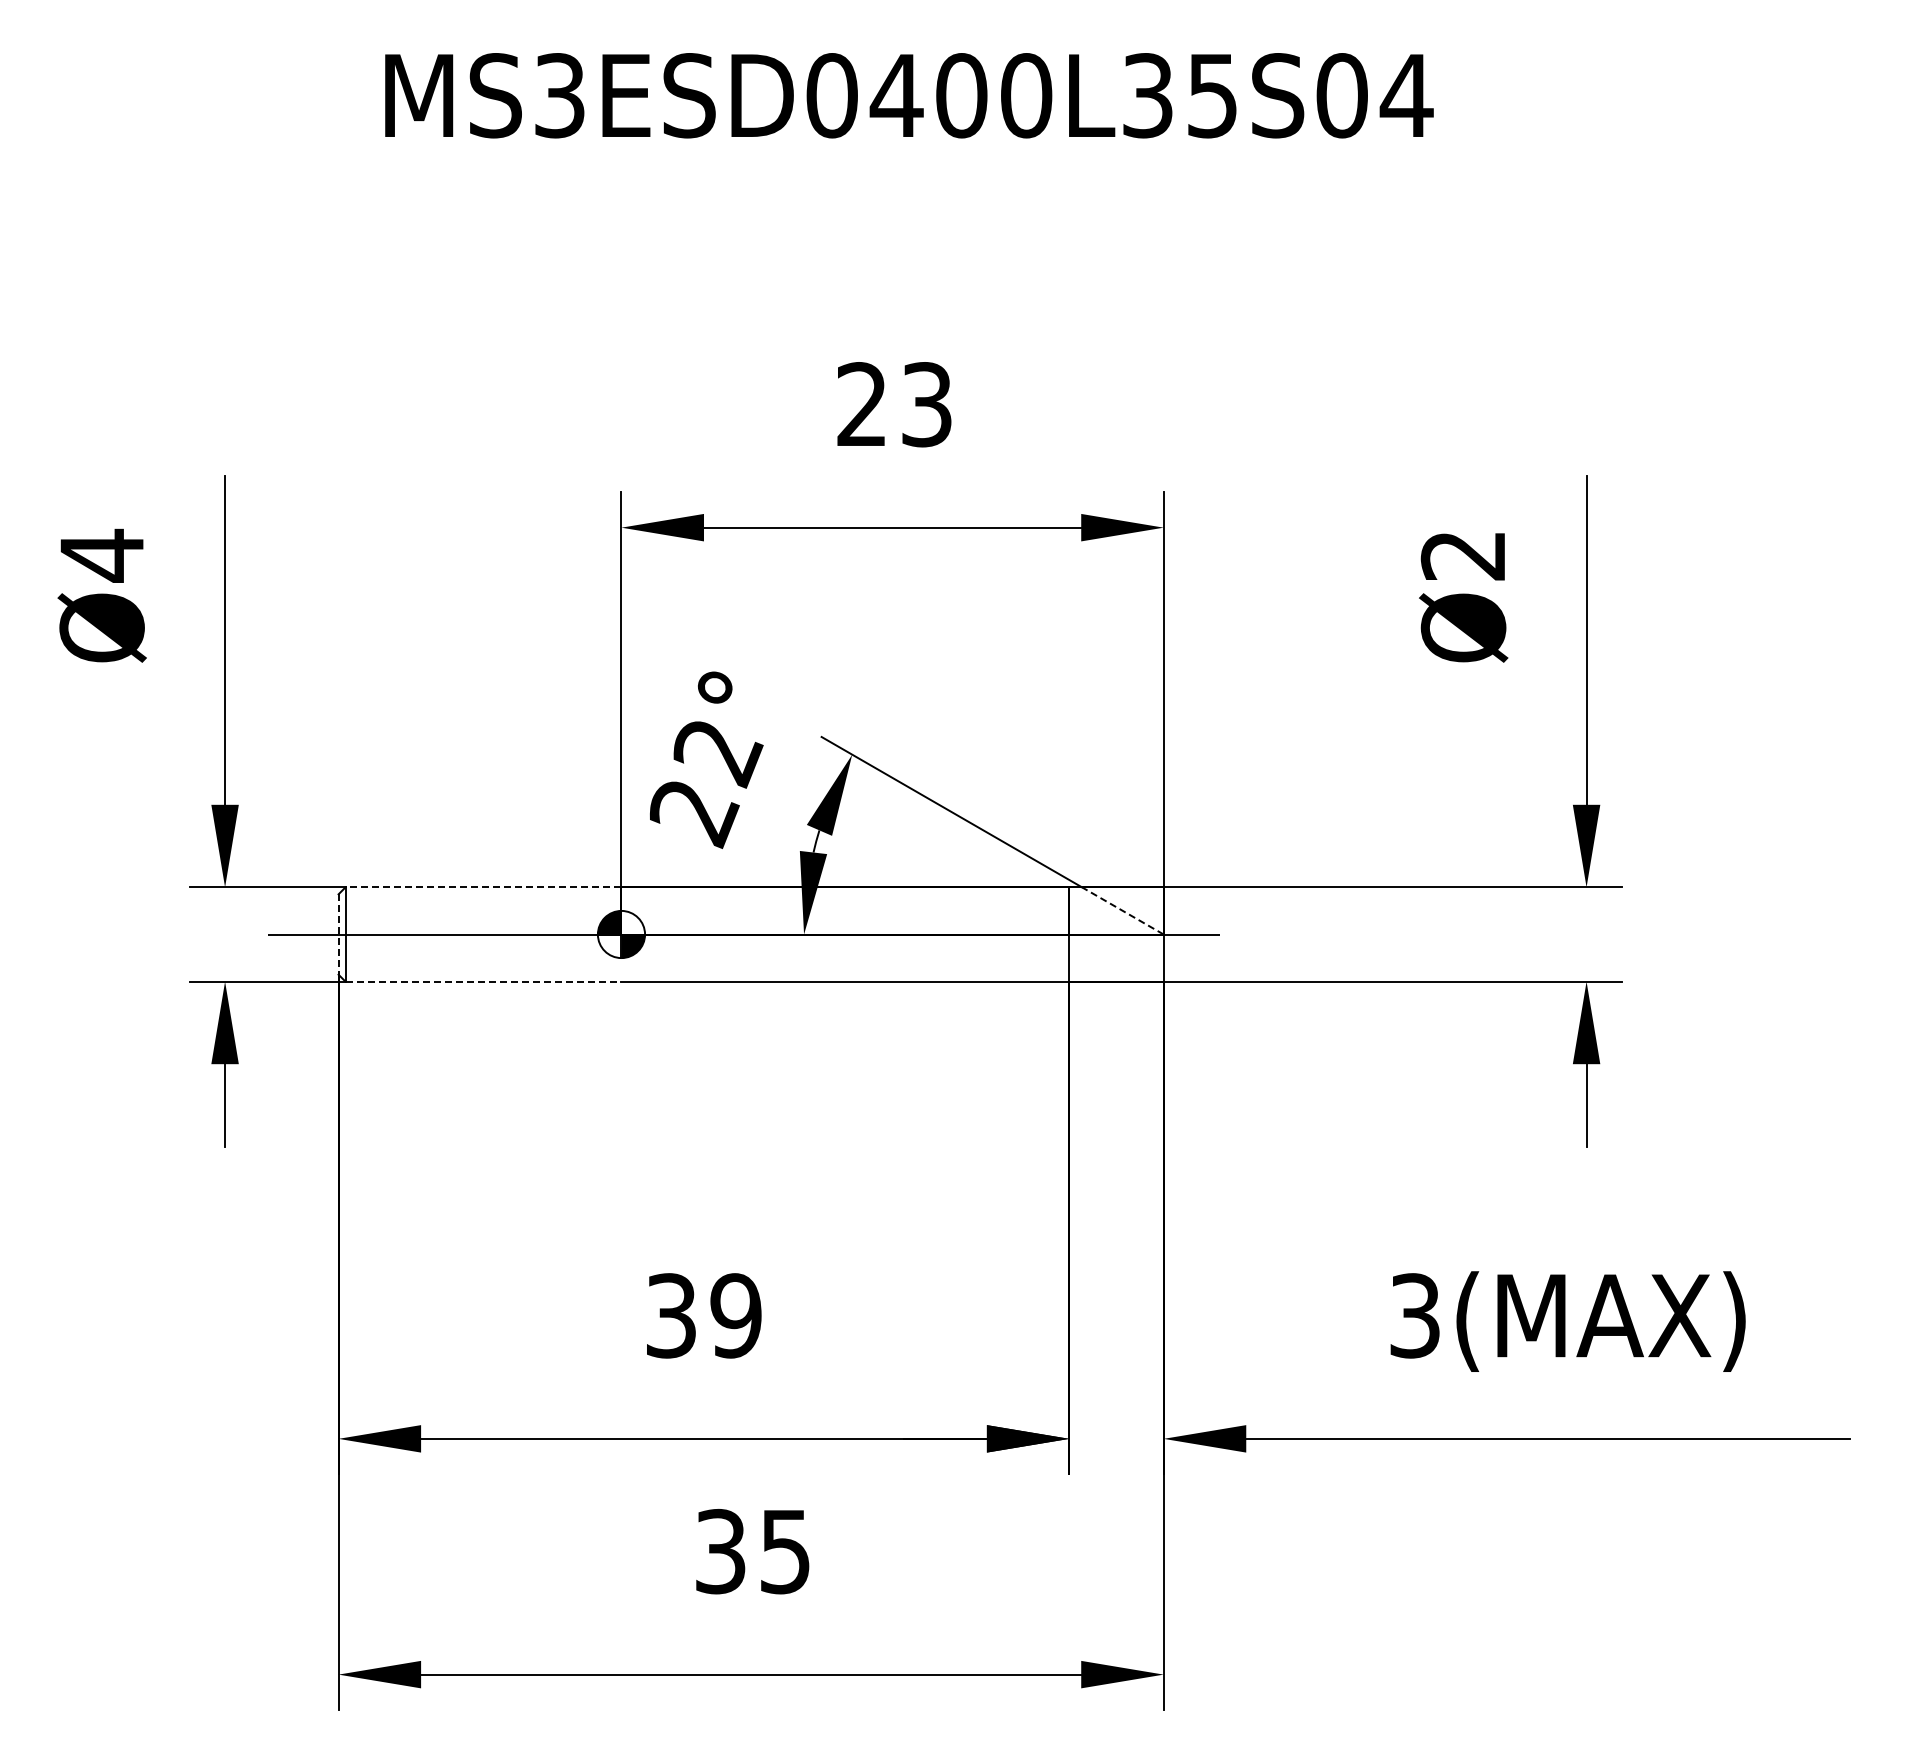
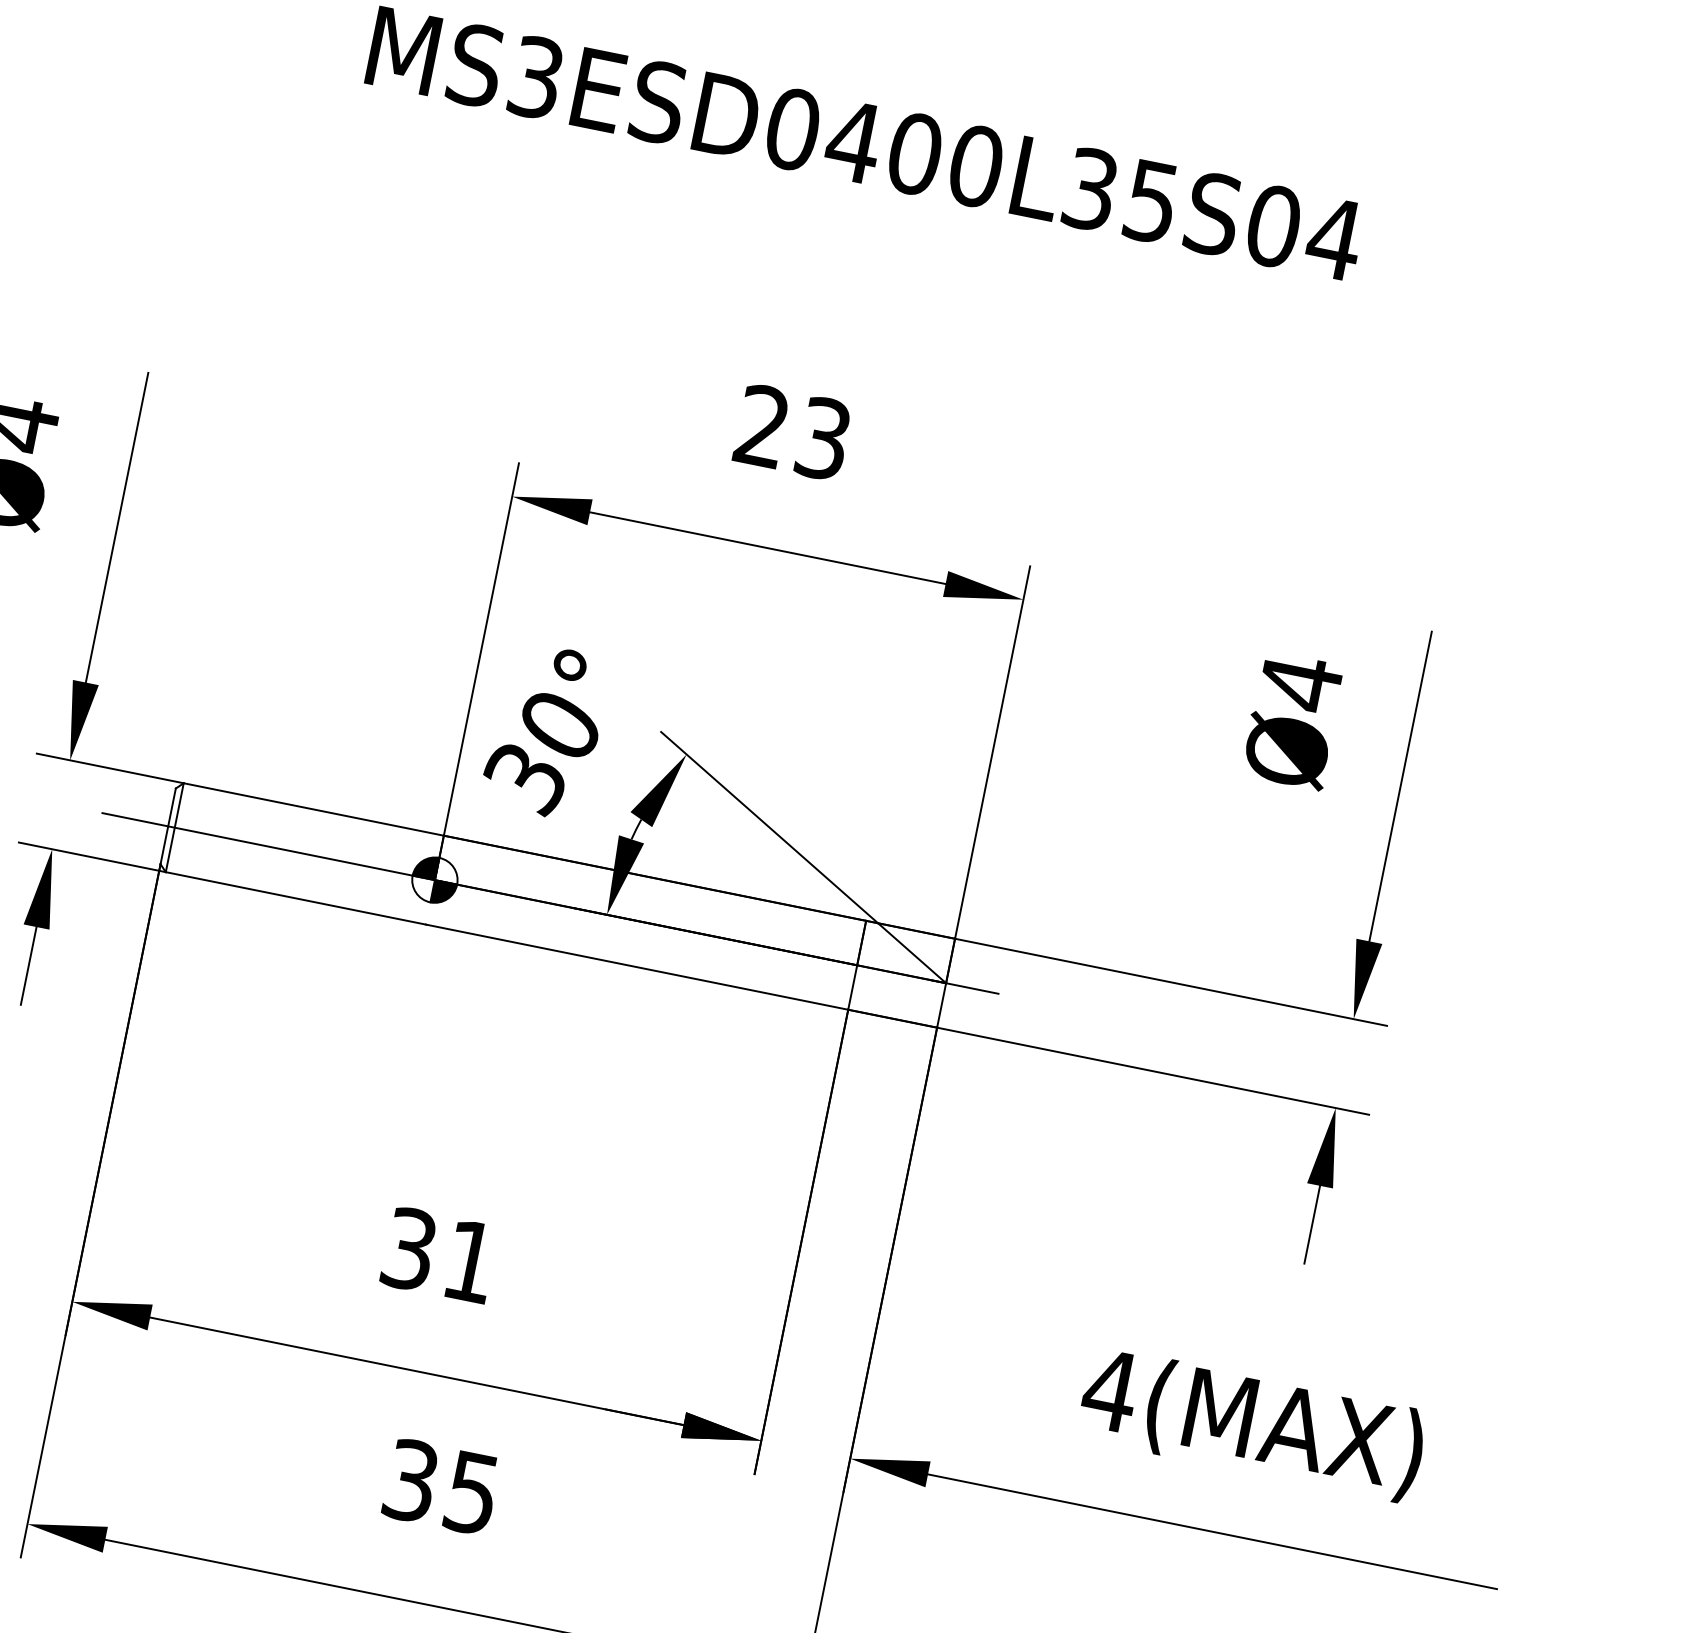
text: (1462, 555) -> (1299, 682), Ø2 -> Ø4
text: (706, 784) -> (543, 754), 22° -> 30°
line: (483, 887) -> (313, 809), dashed -> solid
line: (1122, 910) -> (911, 952), dashed -> solid
line: (338, 935) -> (167, 827), dashed -> solid
line: (483, 981) -> (295, 898), dashed -> solid
text: (735, 1315) -> (469, 1261), 39 -> 31
text: (1414, 1315) -> (1110, 1390), 3(MAX) -> 4(MAX)

